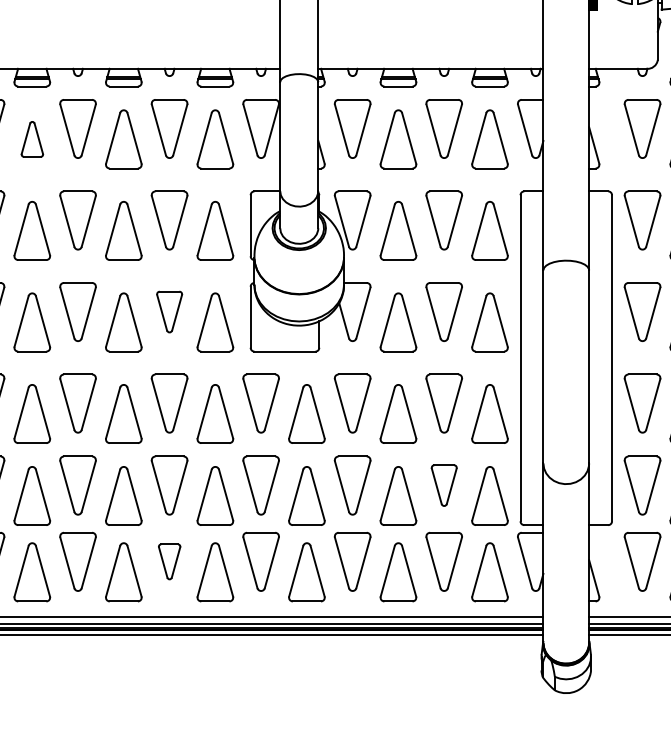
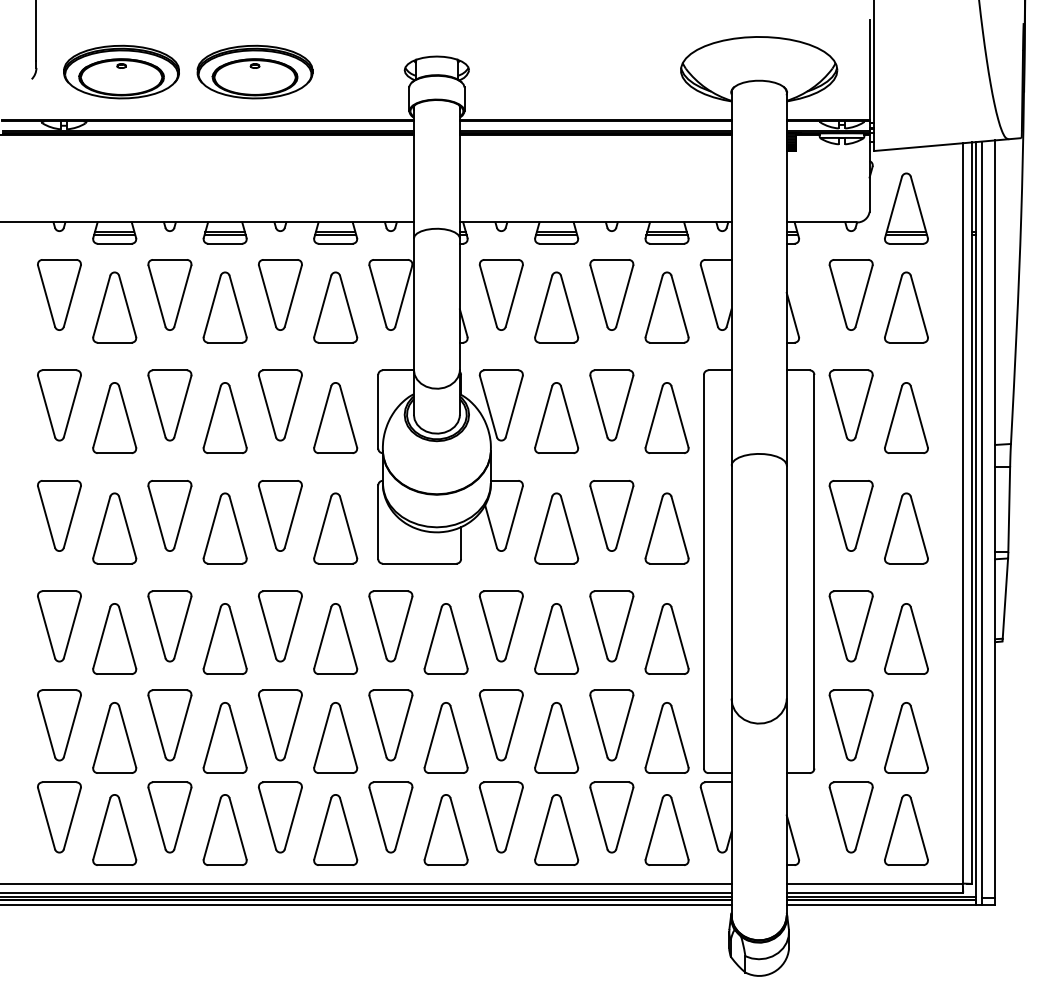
part: (32, 139) -> (114, 307), size x1.67
part: (169, 311) -> (280, 515), size x1.43
part: (443, 485) -> (611, 725), size x1.43
part: (169, 561) -> (280, 817), size x1.67

